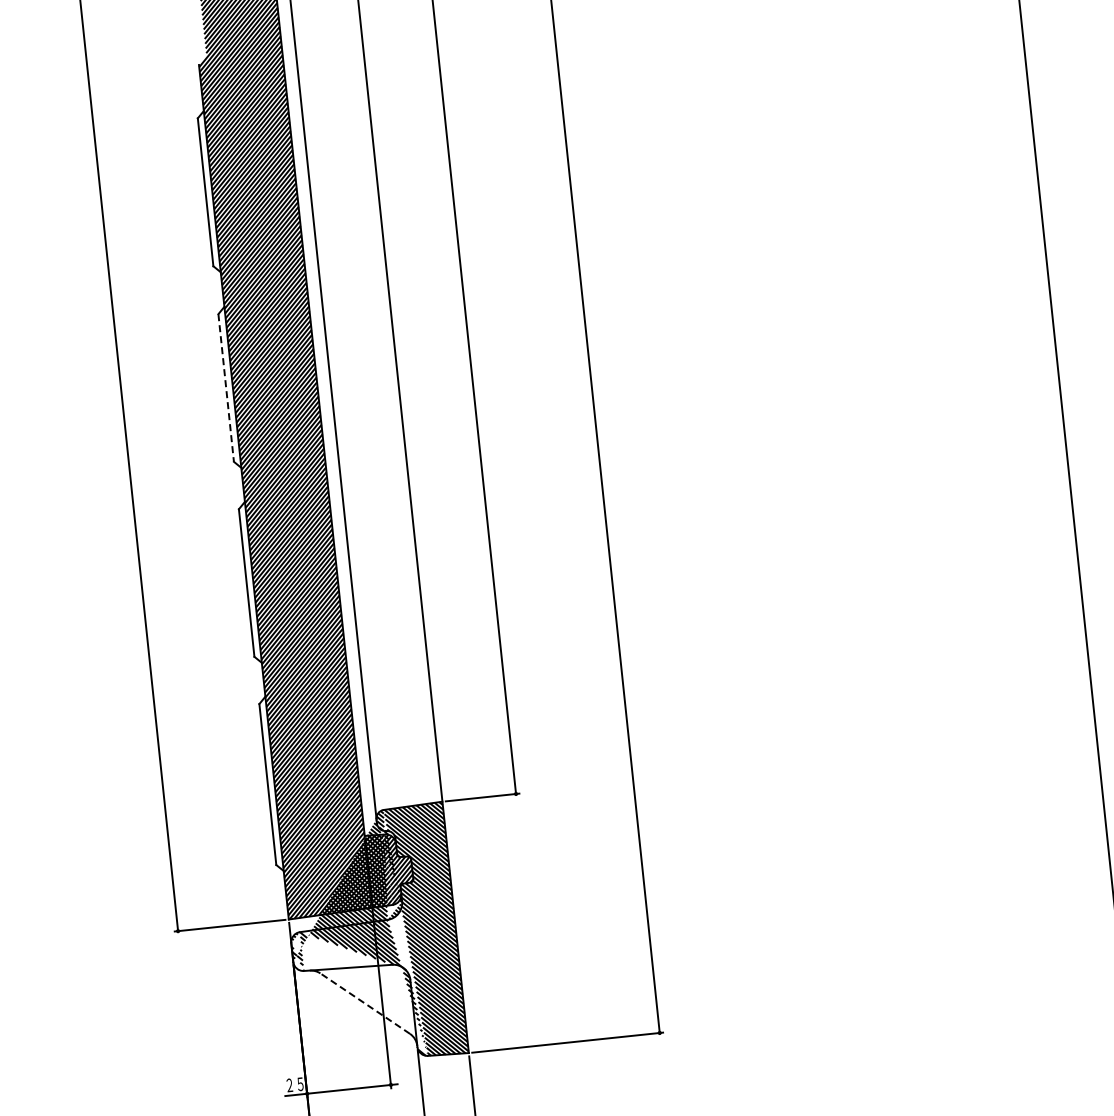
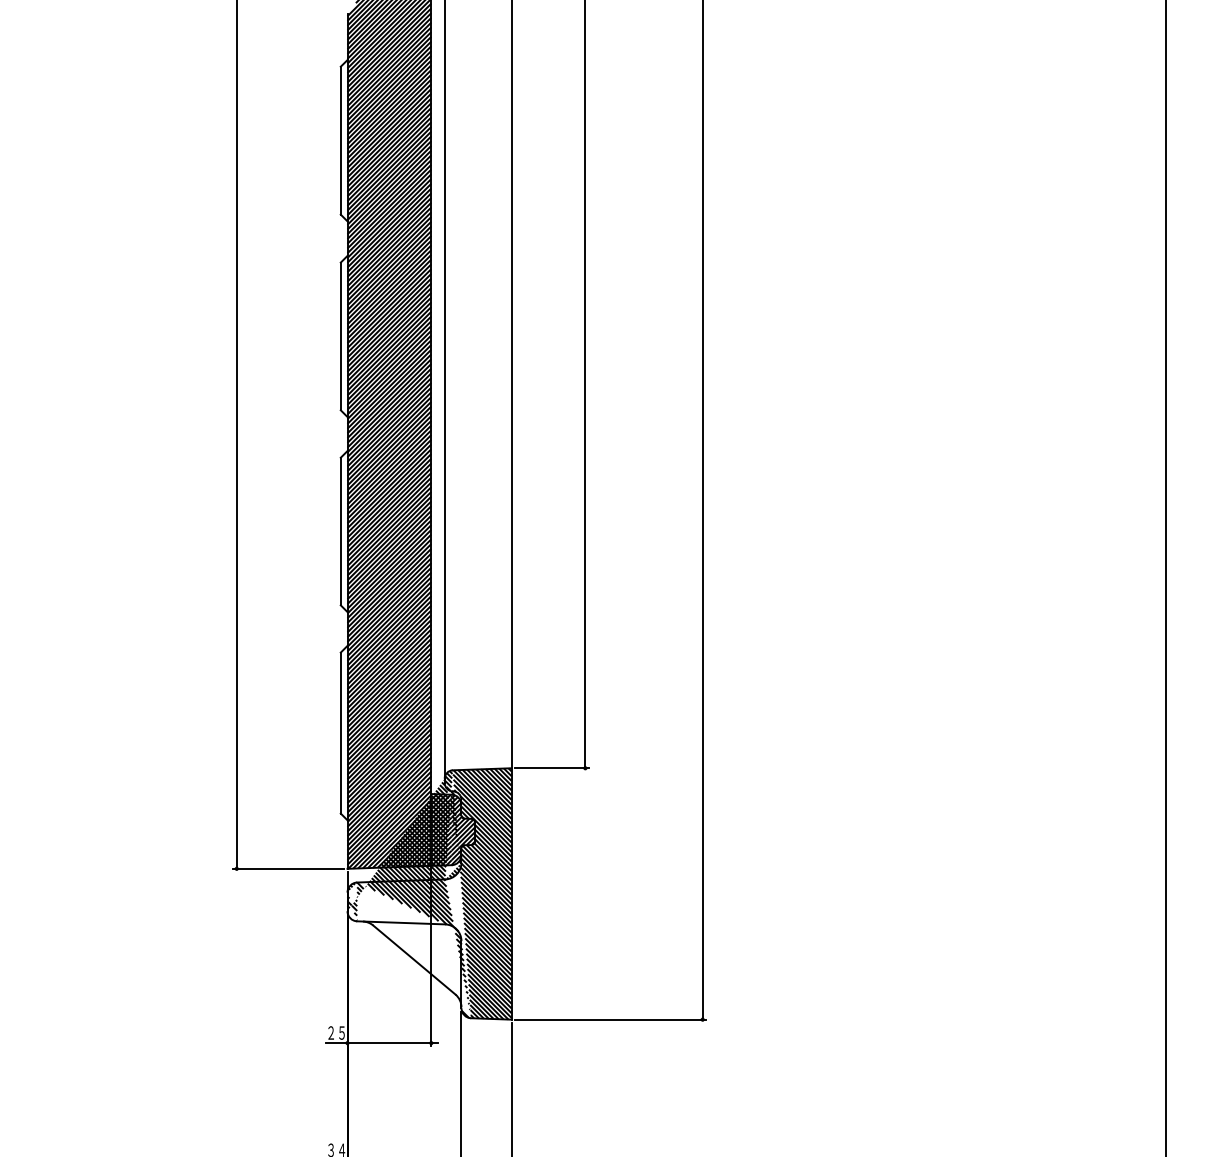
line: (225, 388) -> (340, 336), dashed -> solid
line: (365, 1003) -> (414, 959), dashed -> solid

